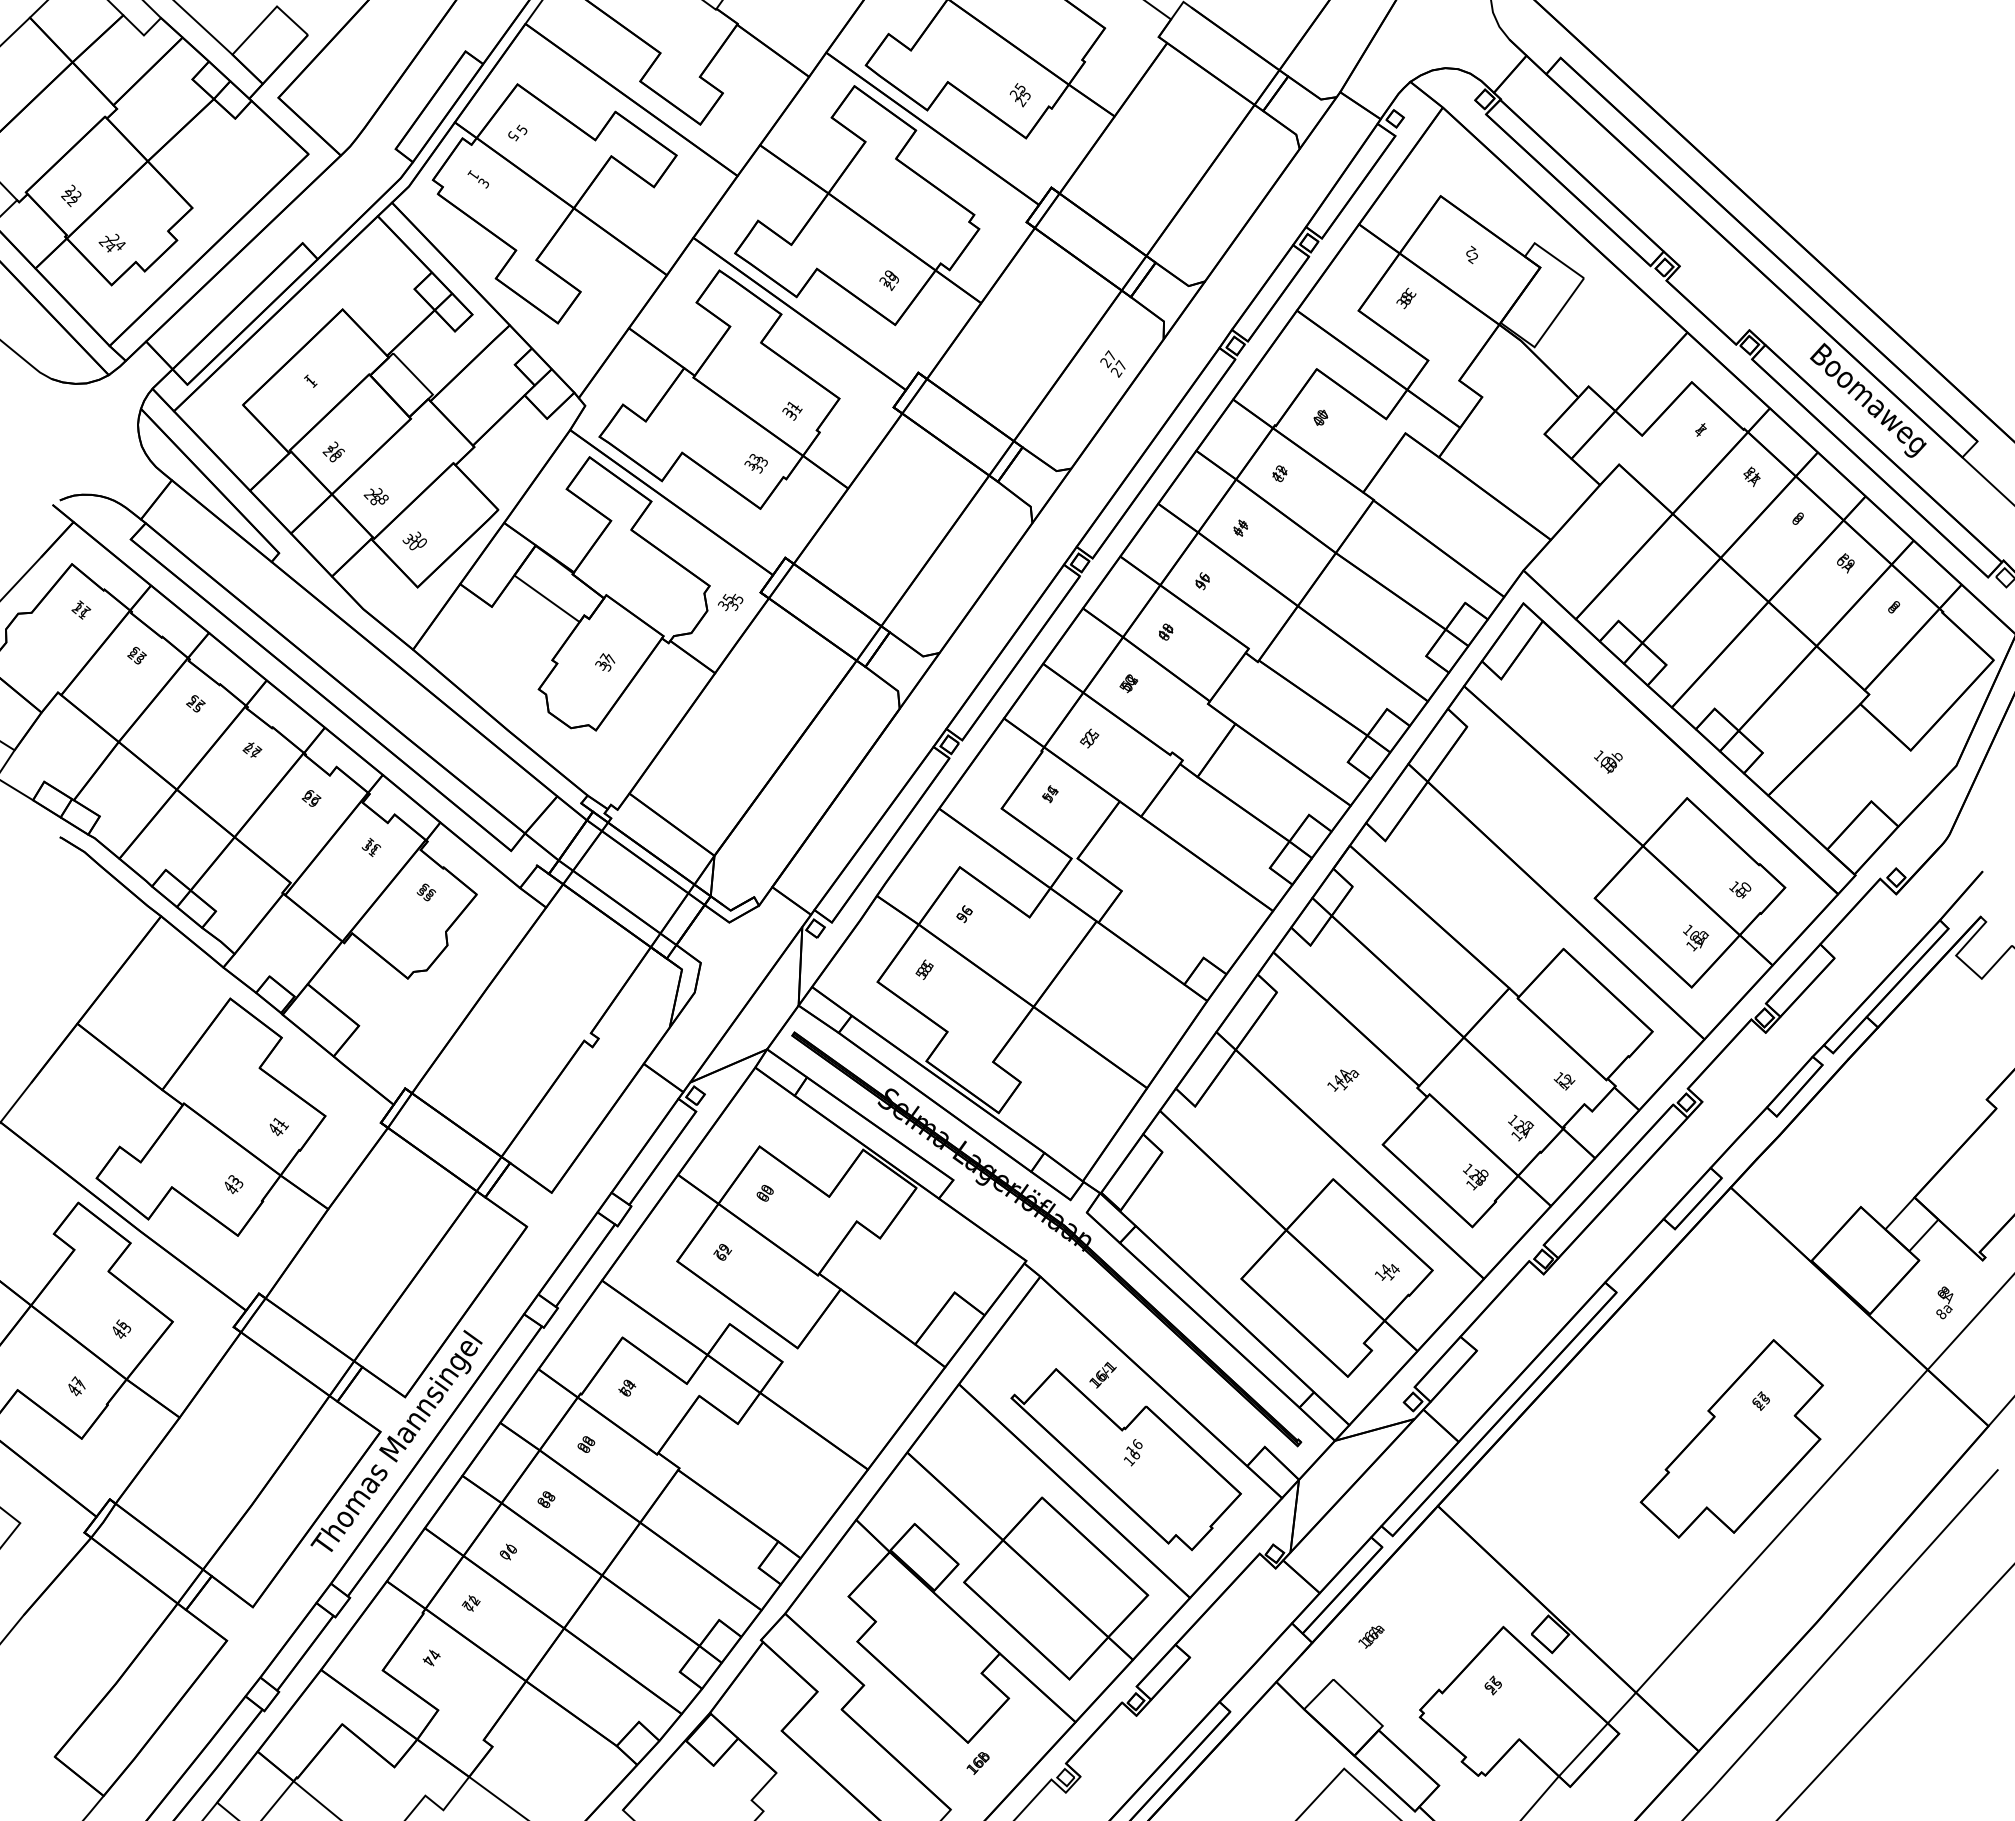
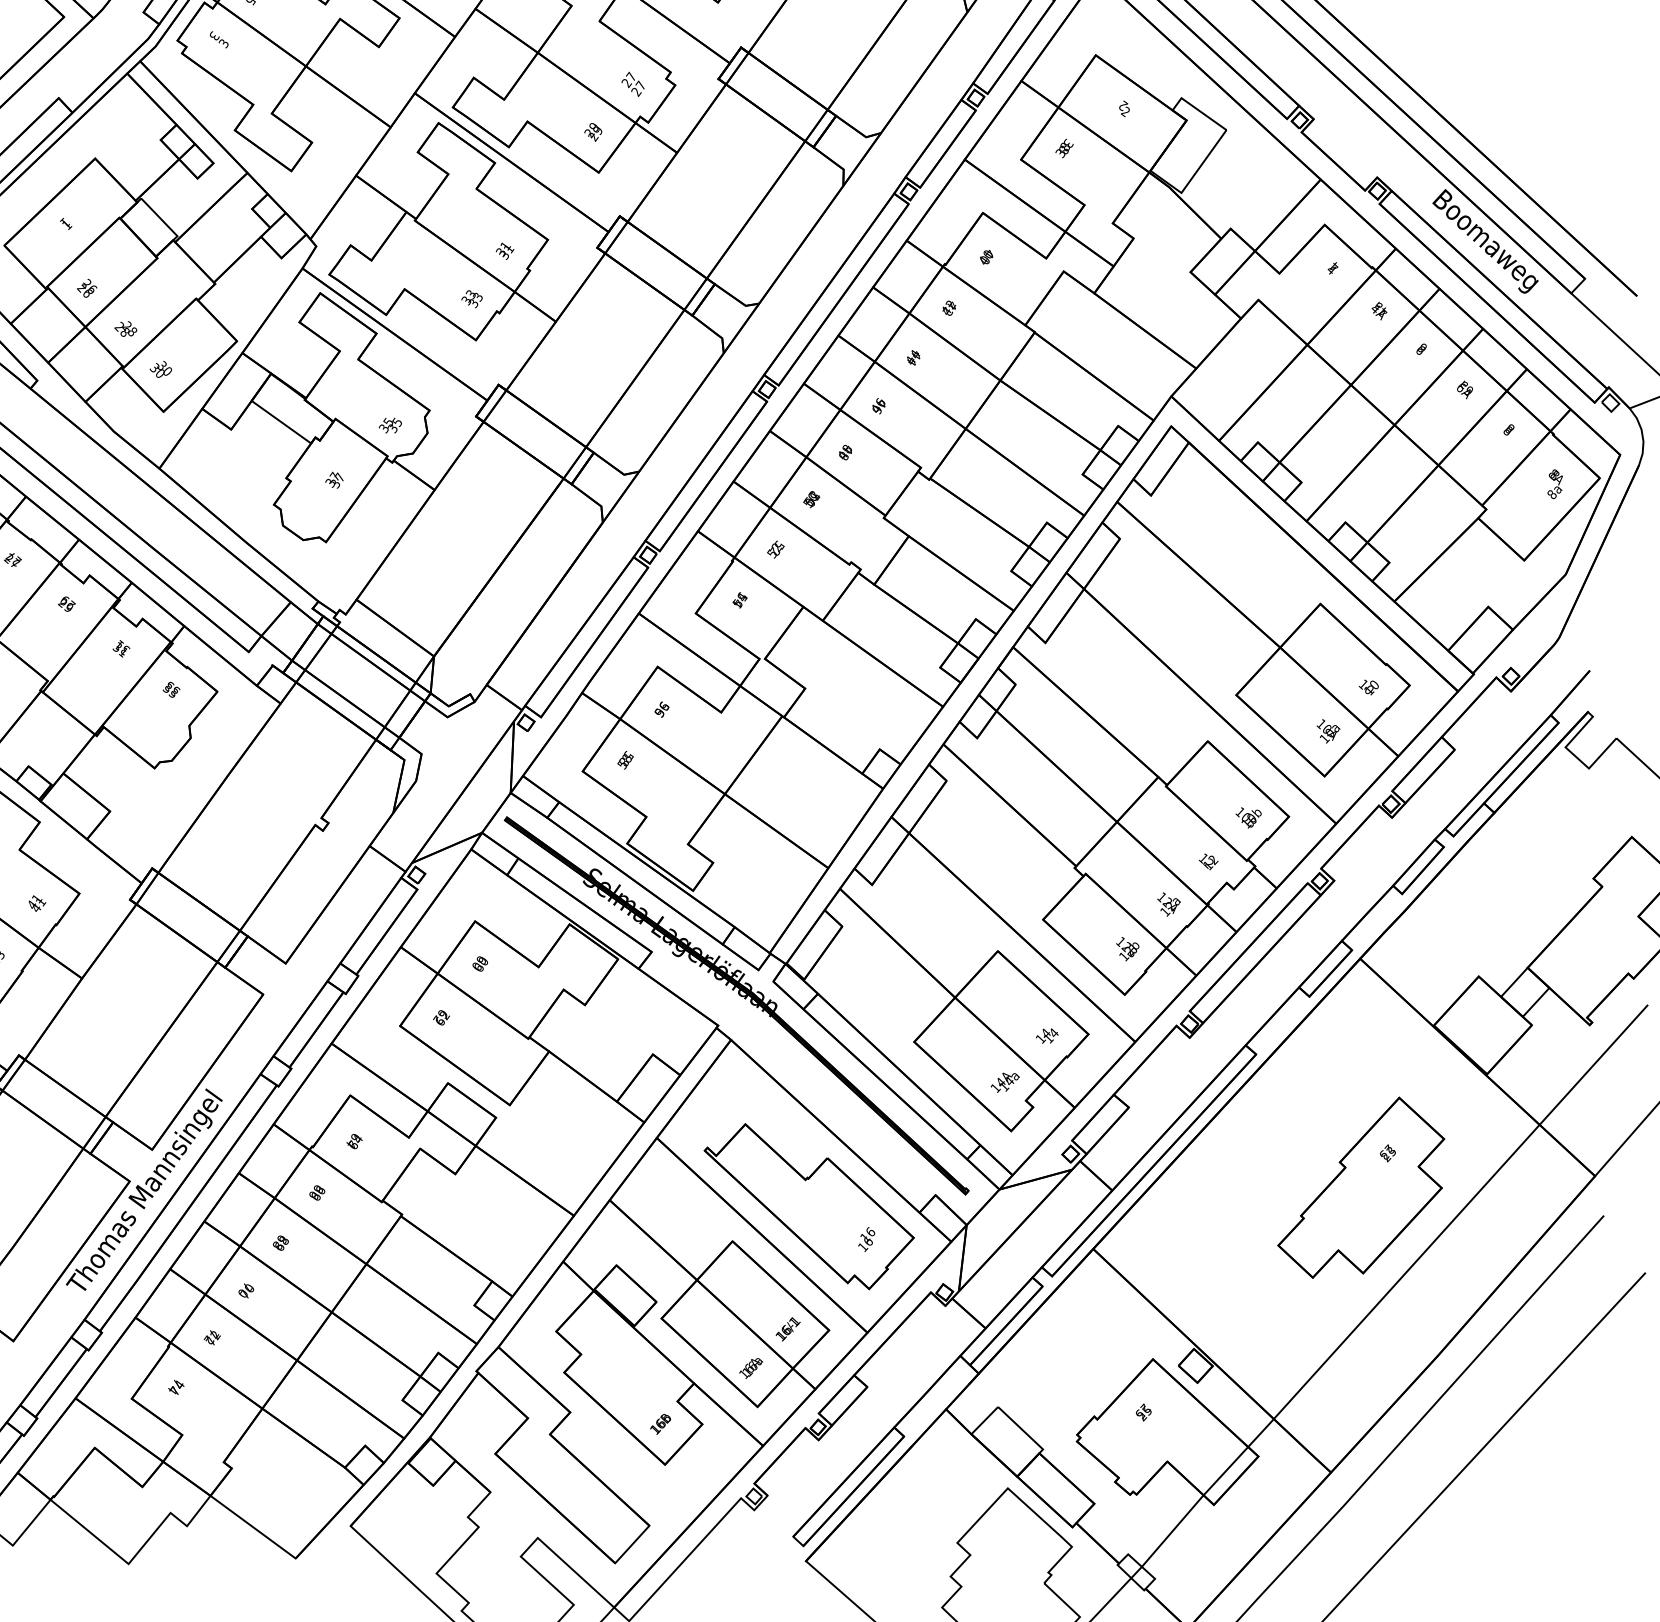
text: (473, 174) -> (214, 35), 1 -> 3
text: (1112, 363) -> (632, 83), moved
text: (730, 602) -> (390, 425), moved
text: (1608, 761) -> (1248, 817), moved
text: (1343, 1080) -> (1005, 1082), moved
text: (1944, 1302) -> (1554, 483), moved
text: (1102, 1375) -> (787, 1329), moved
text: (1133, 1452) -> (866, 1239), moved
text: (1371, 1636) -> (751, 1367), moved
text: (977, 1763) -> (660, 1424), moved

